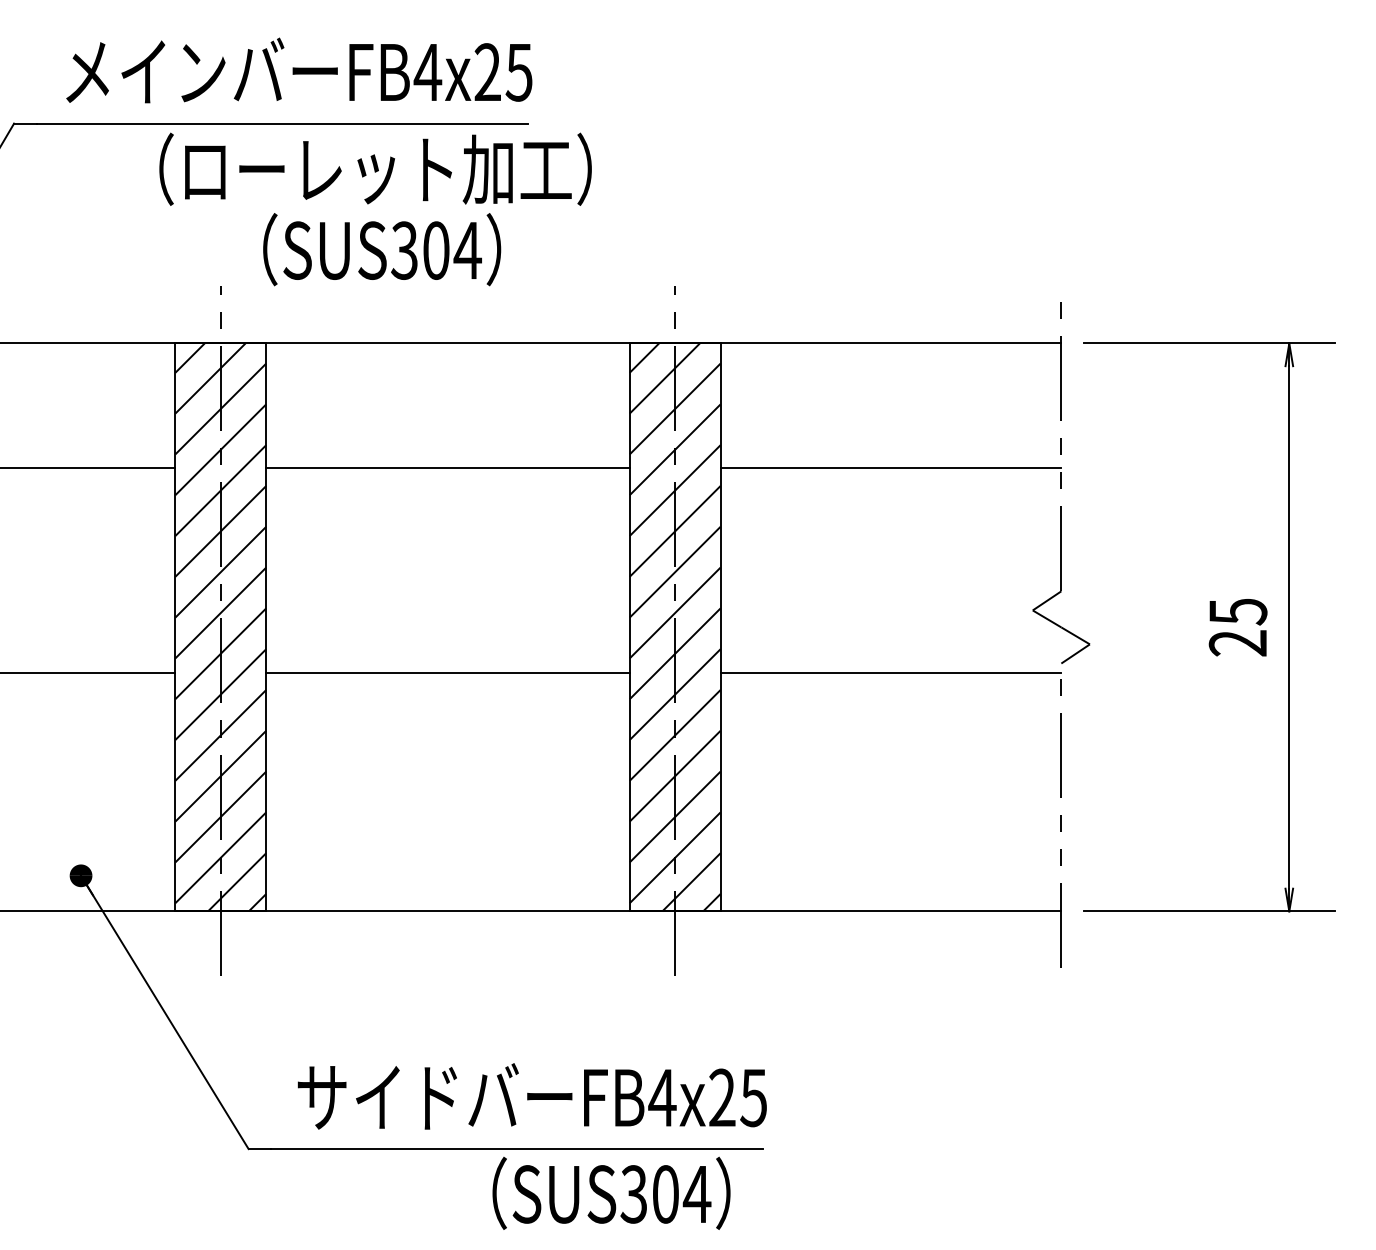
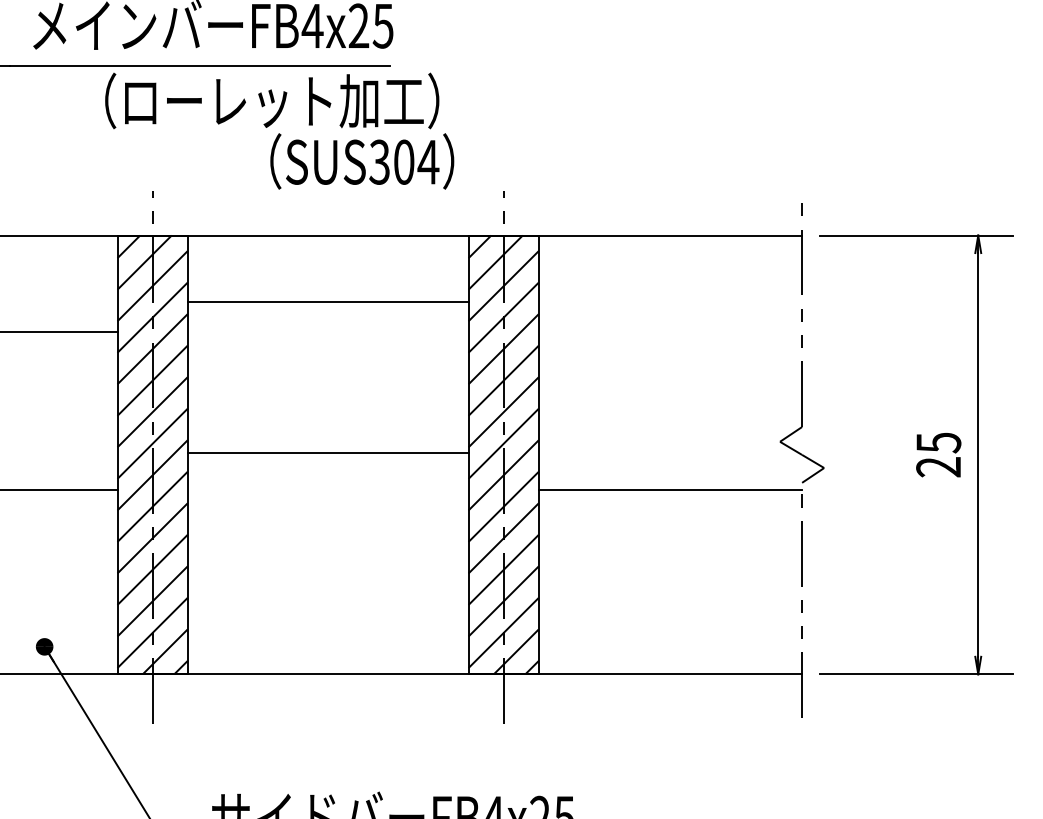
text: (382, 249) -> (362, 161), moved
line: (447, 468) -> (327, 301), moved
line: (890, 468) -> (670, 332), removed
line: (447, 672) -> (327, 452), moved

